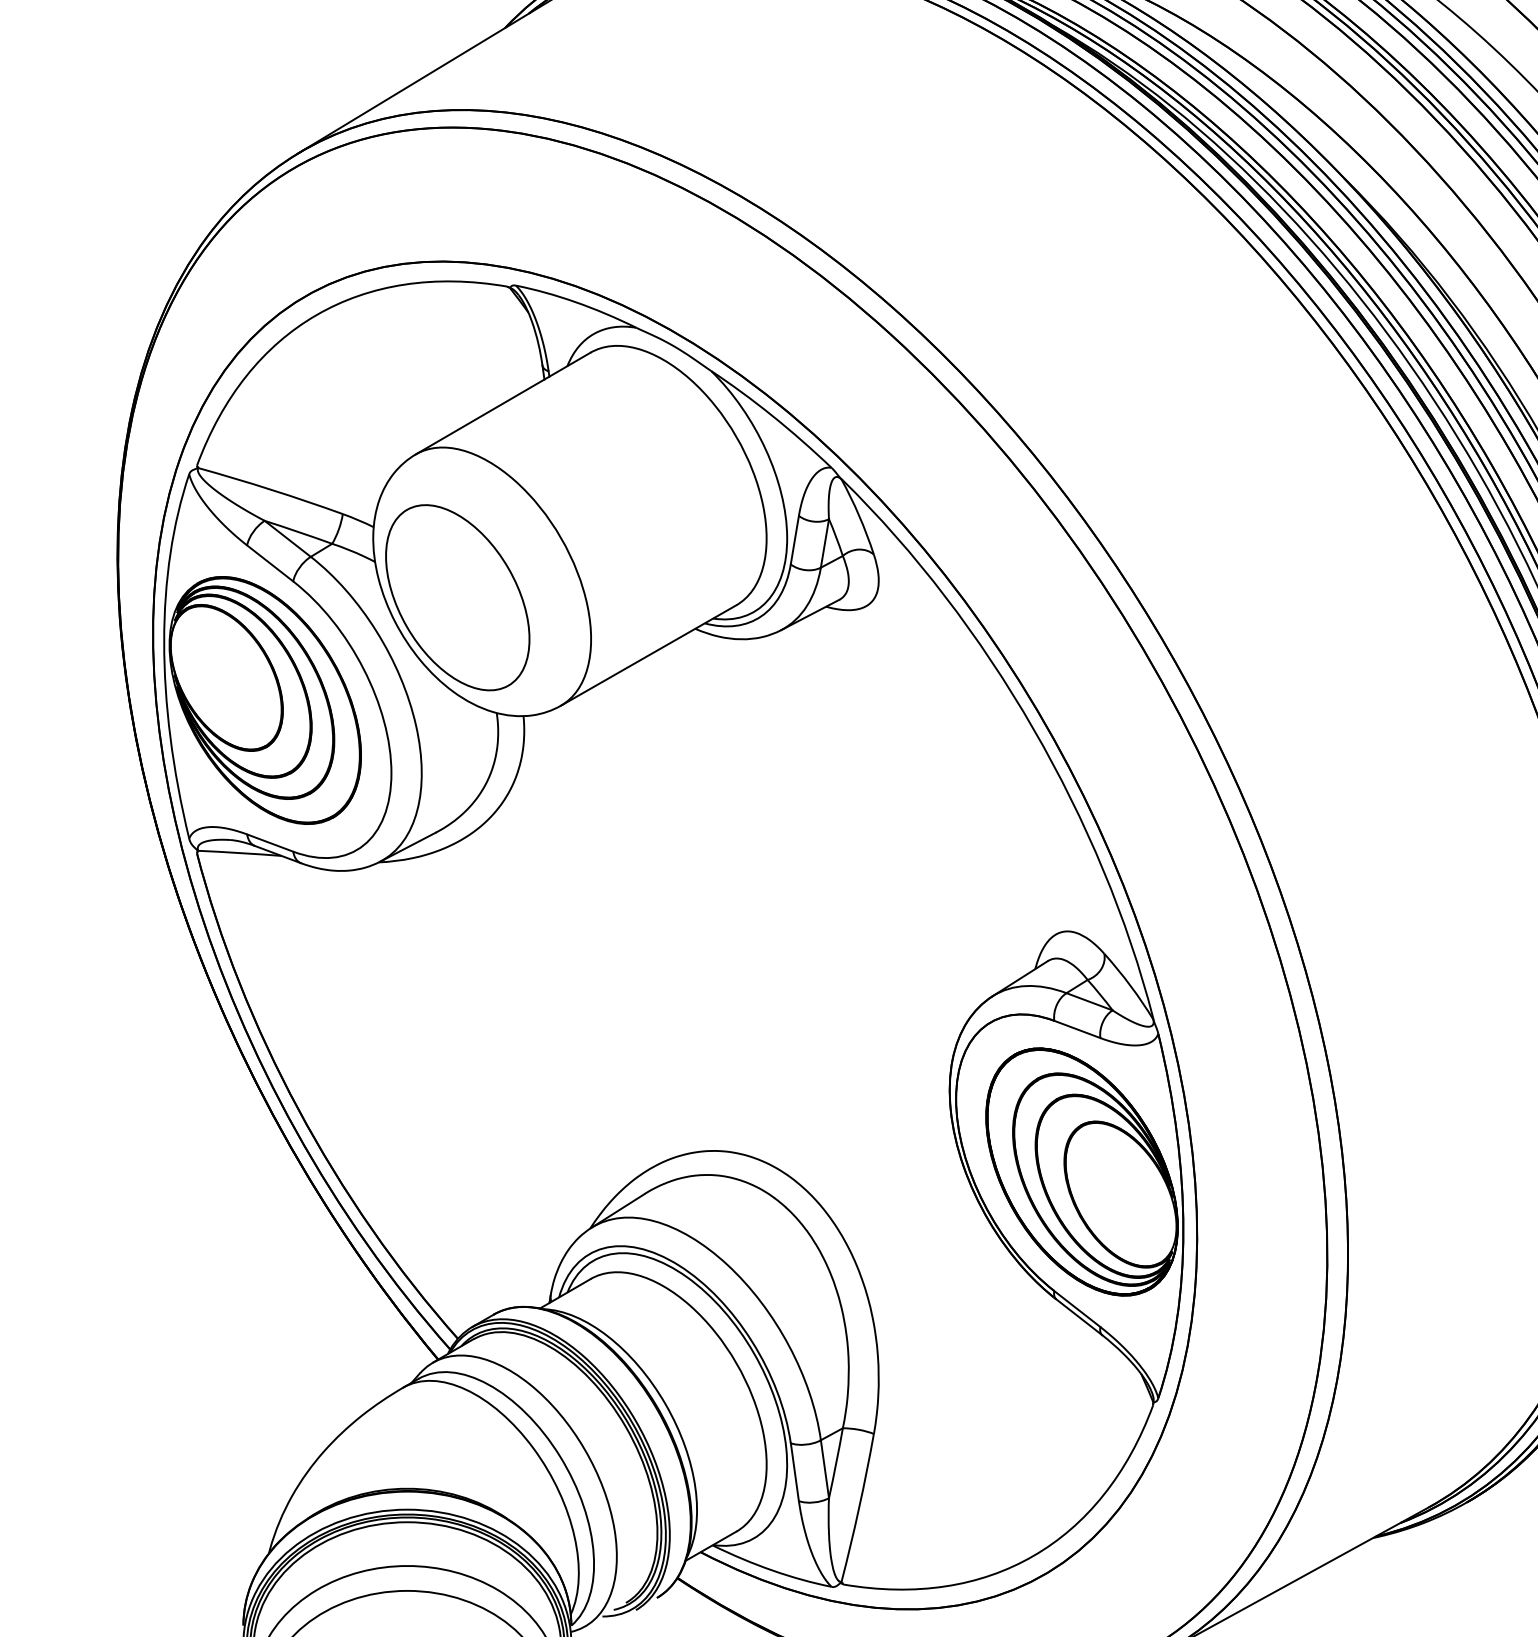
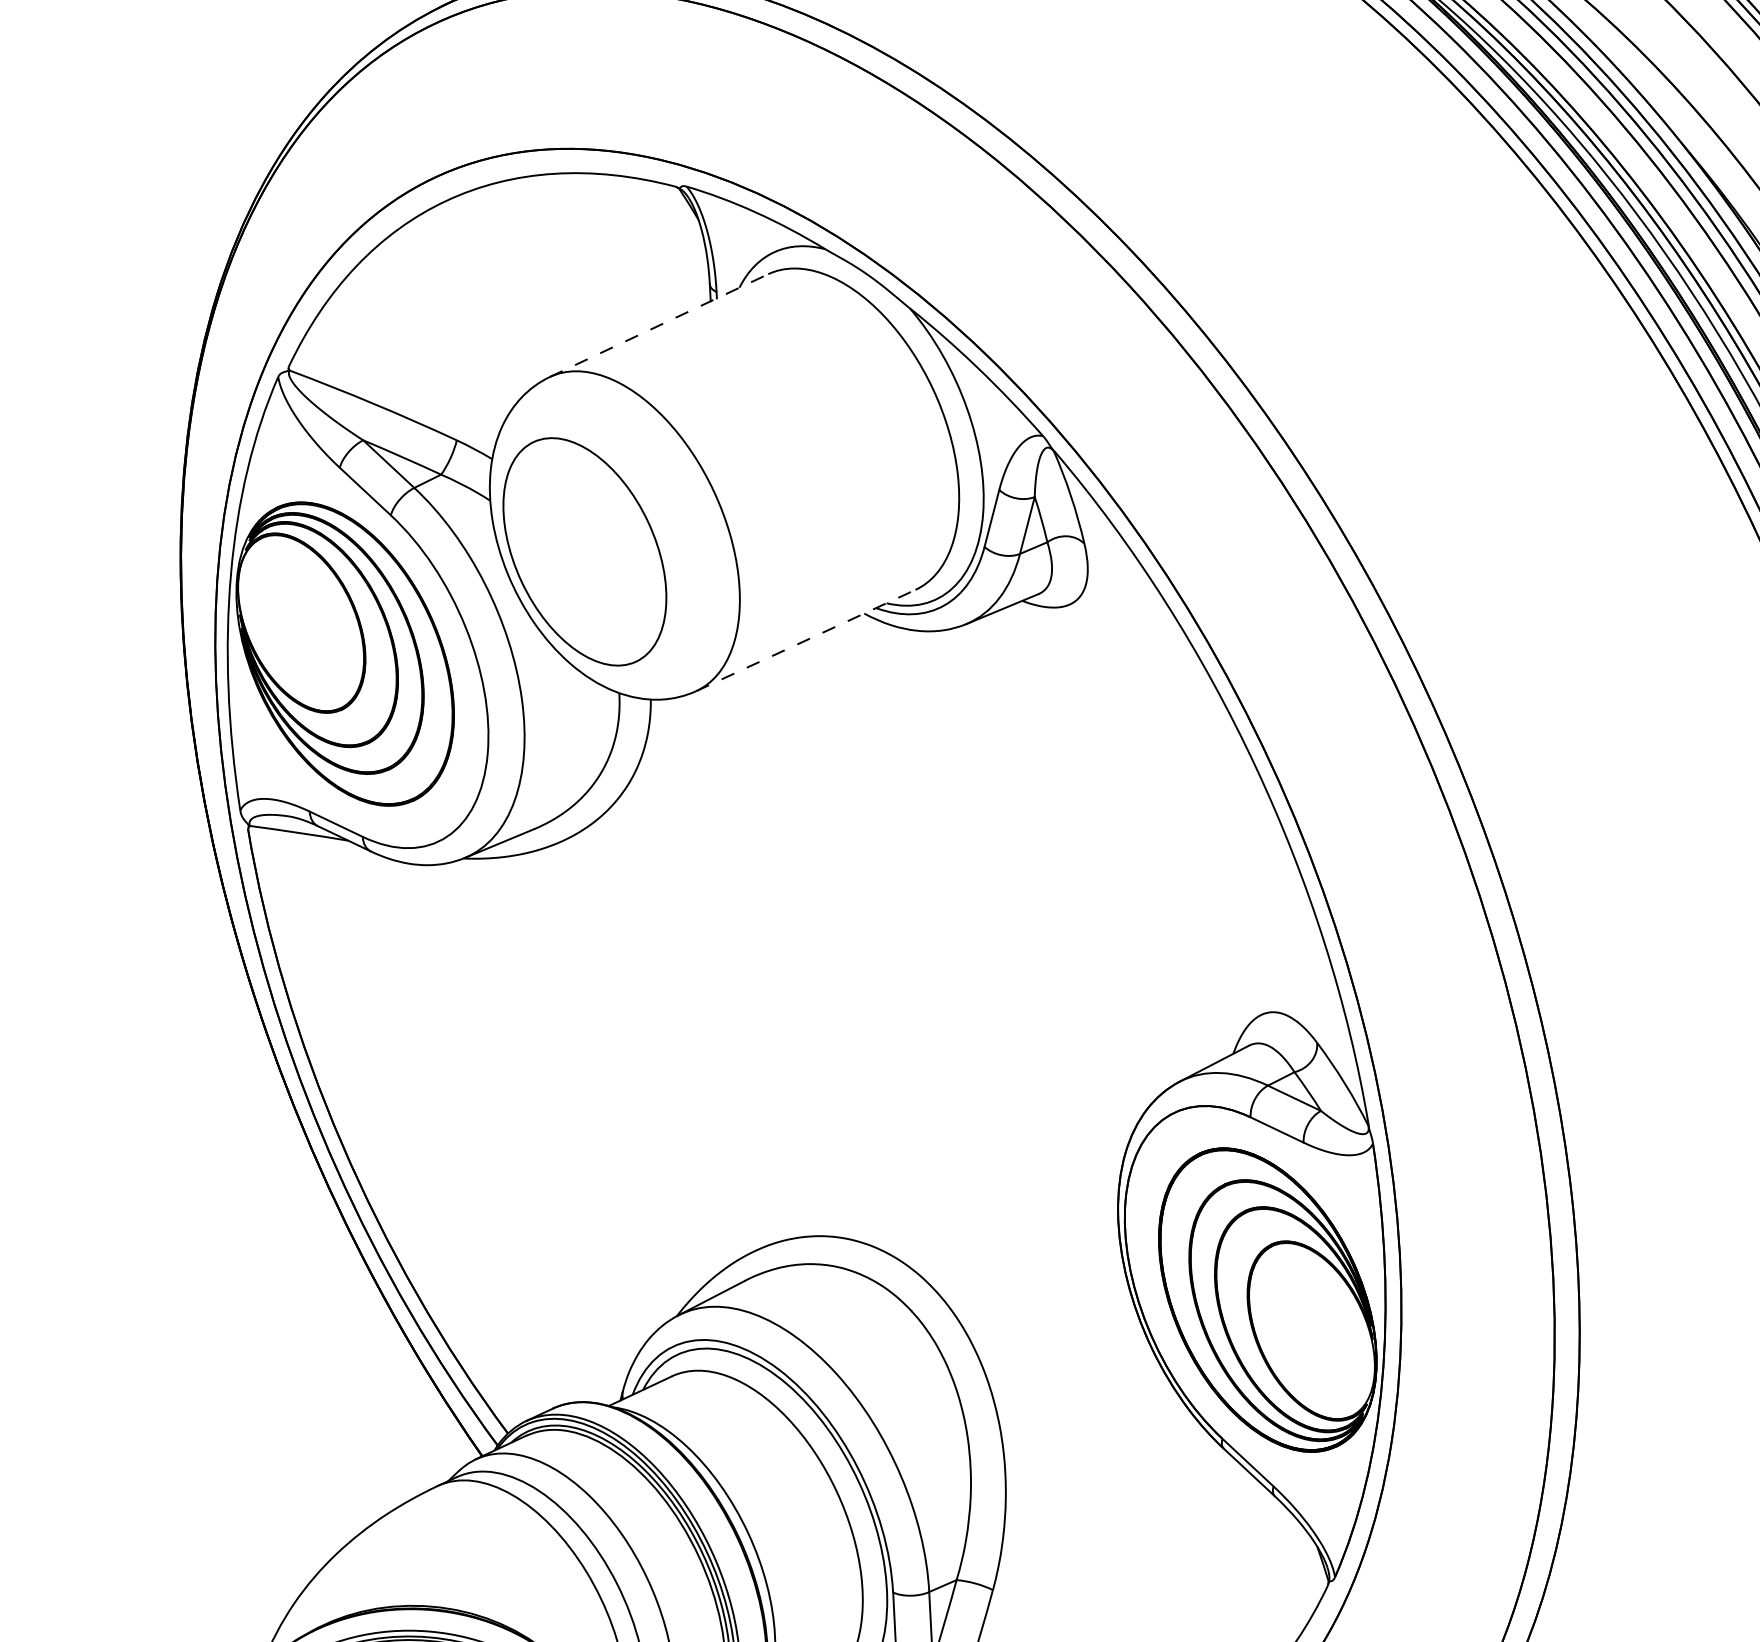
line: (503, 403) -> (659, 325), solid -> dashed
line: (649, 655) -> (807, 640), solid -> dashed

